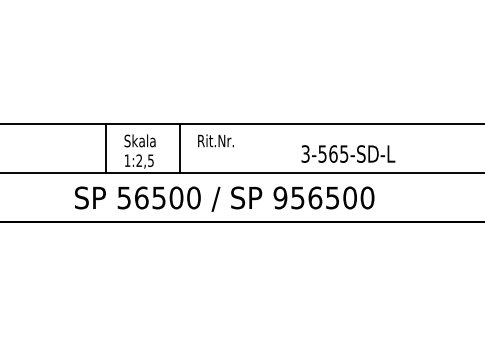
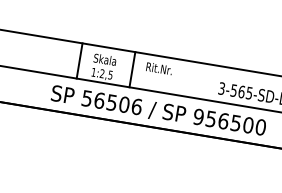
text: (193, 197) -> (136, 106), 56500 -> 56506

